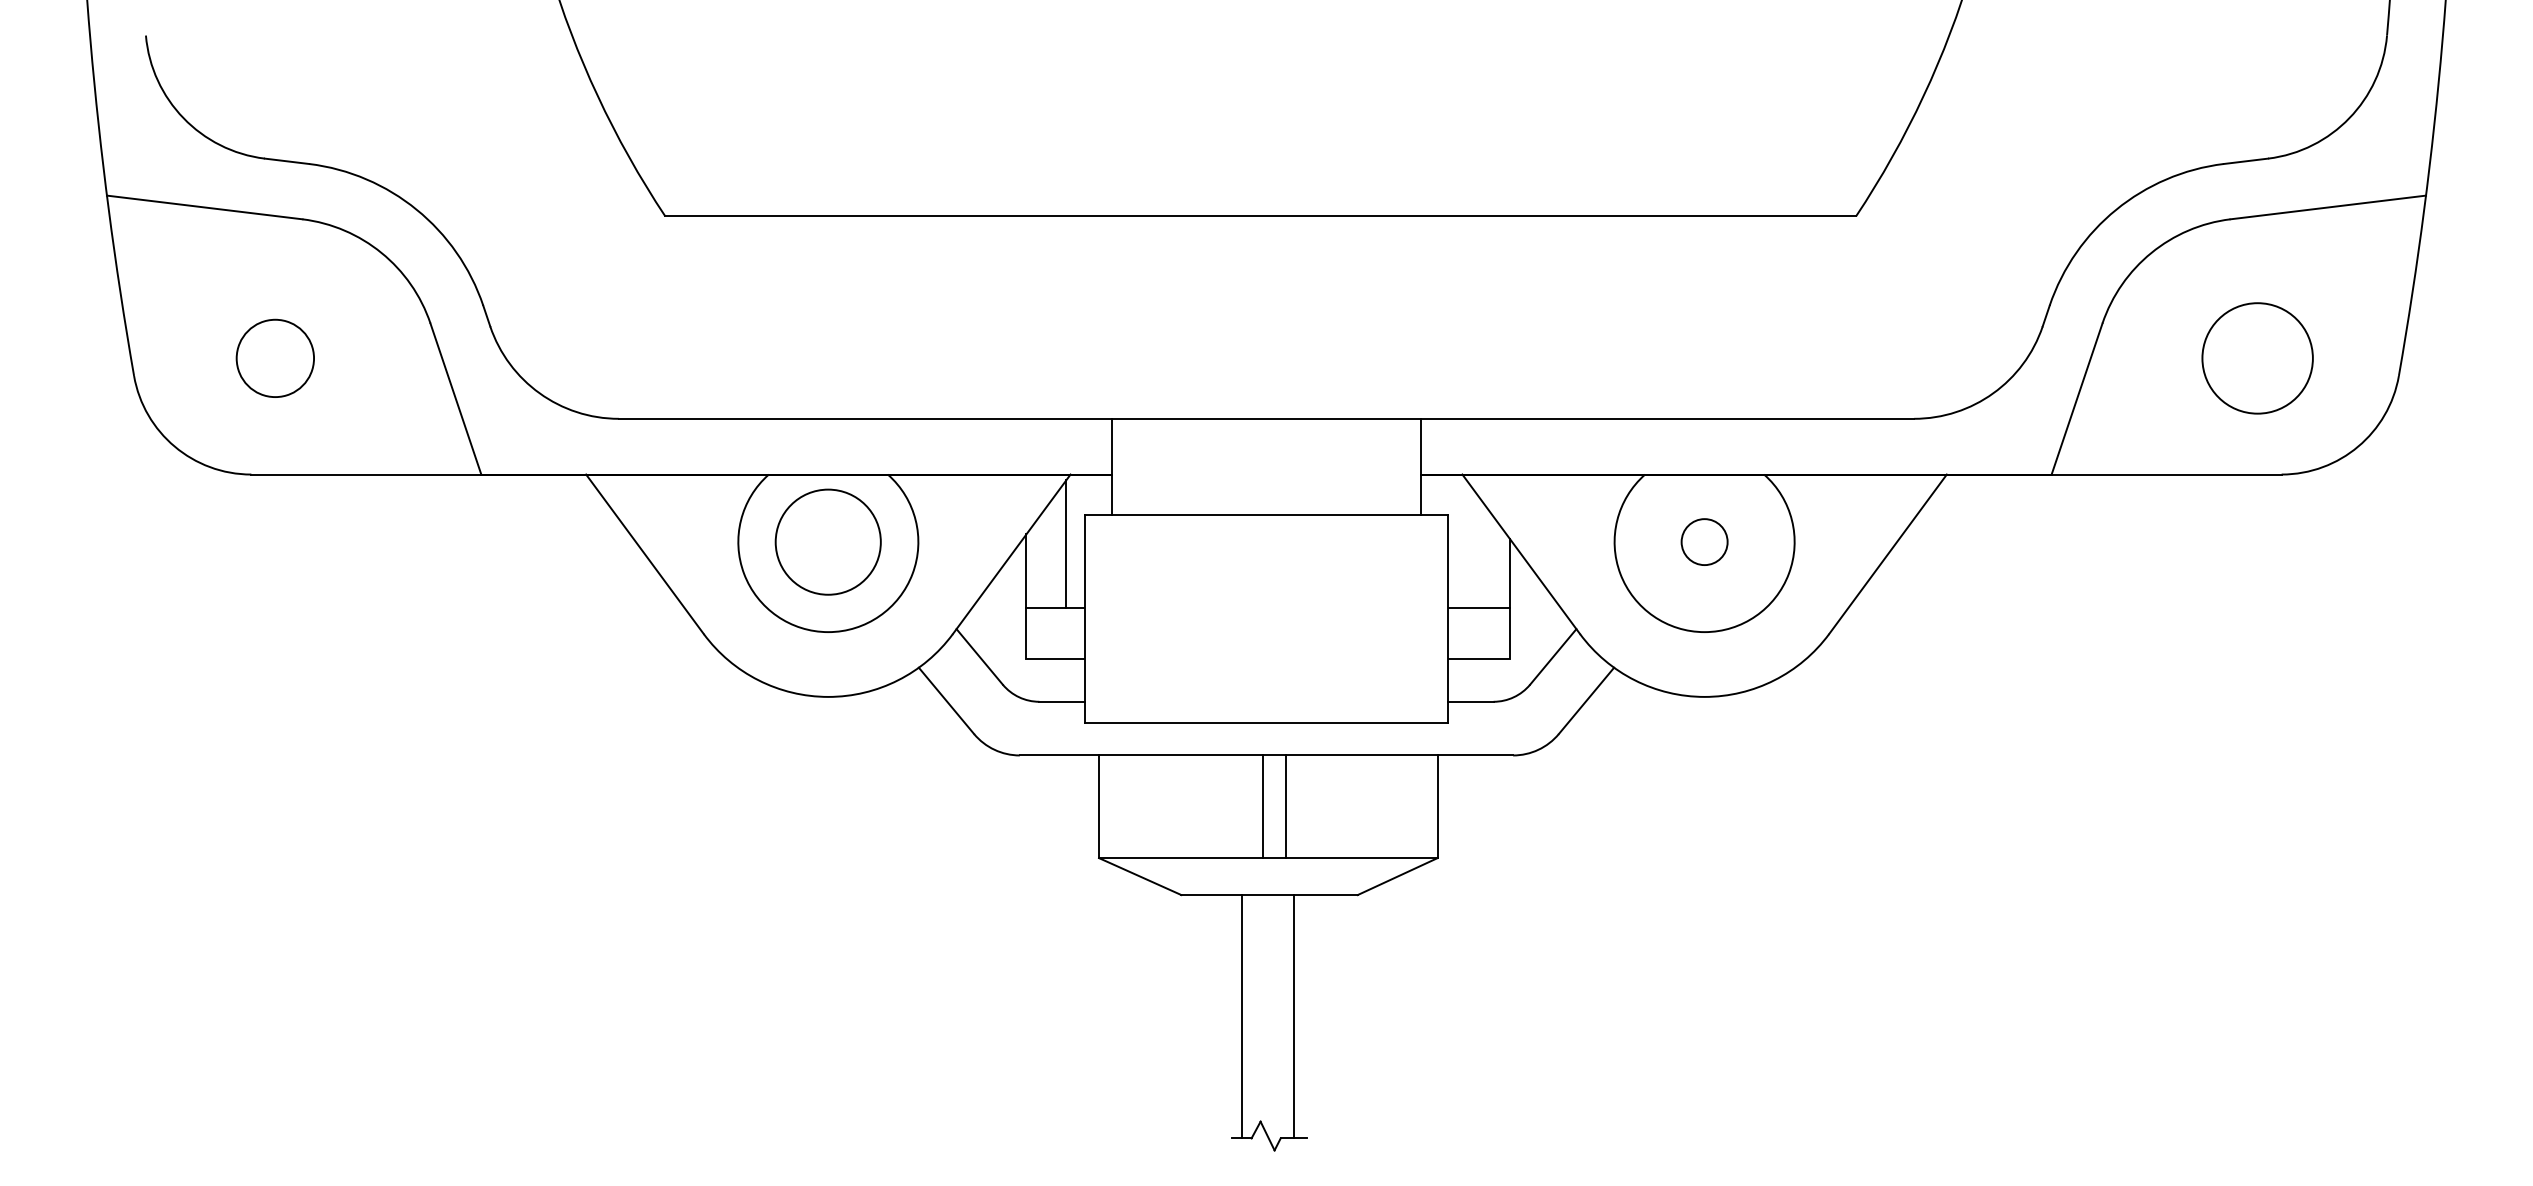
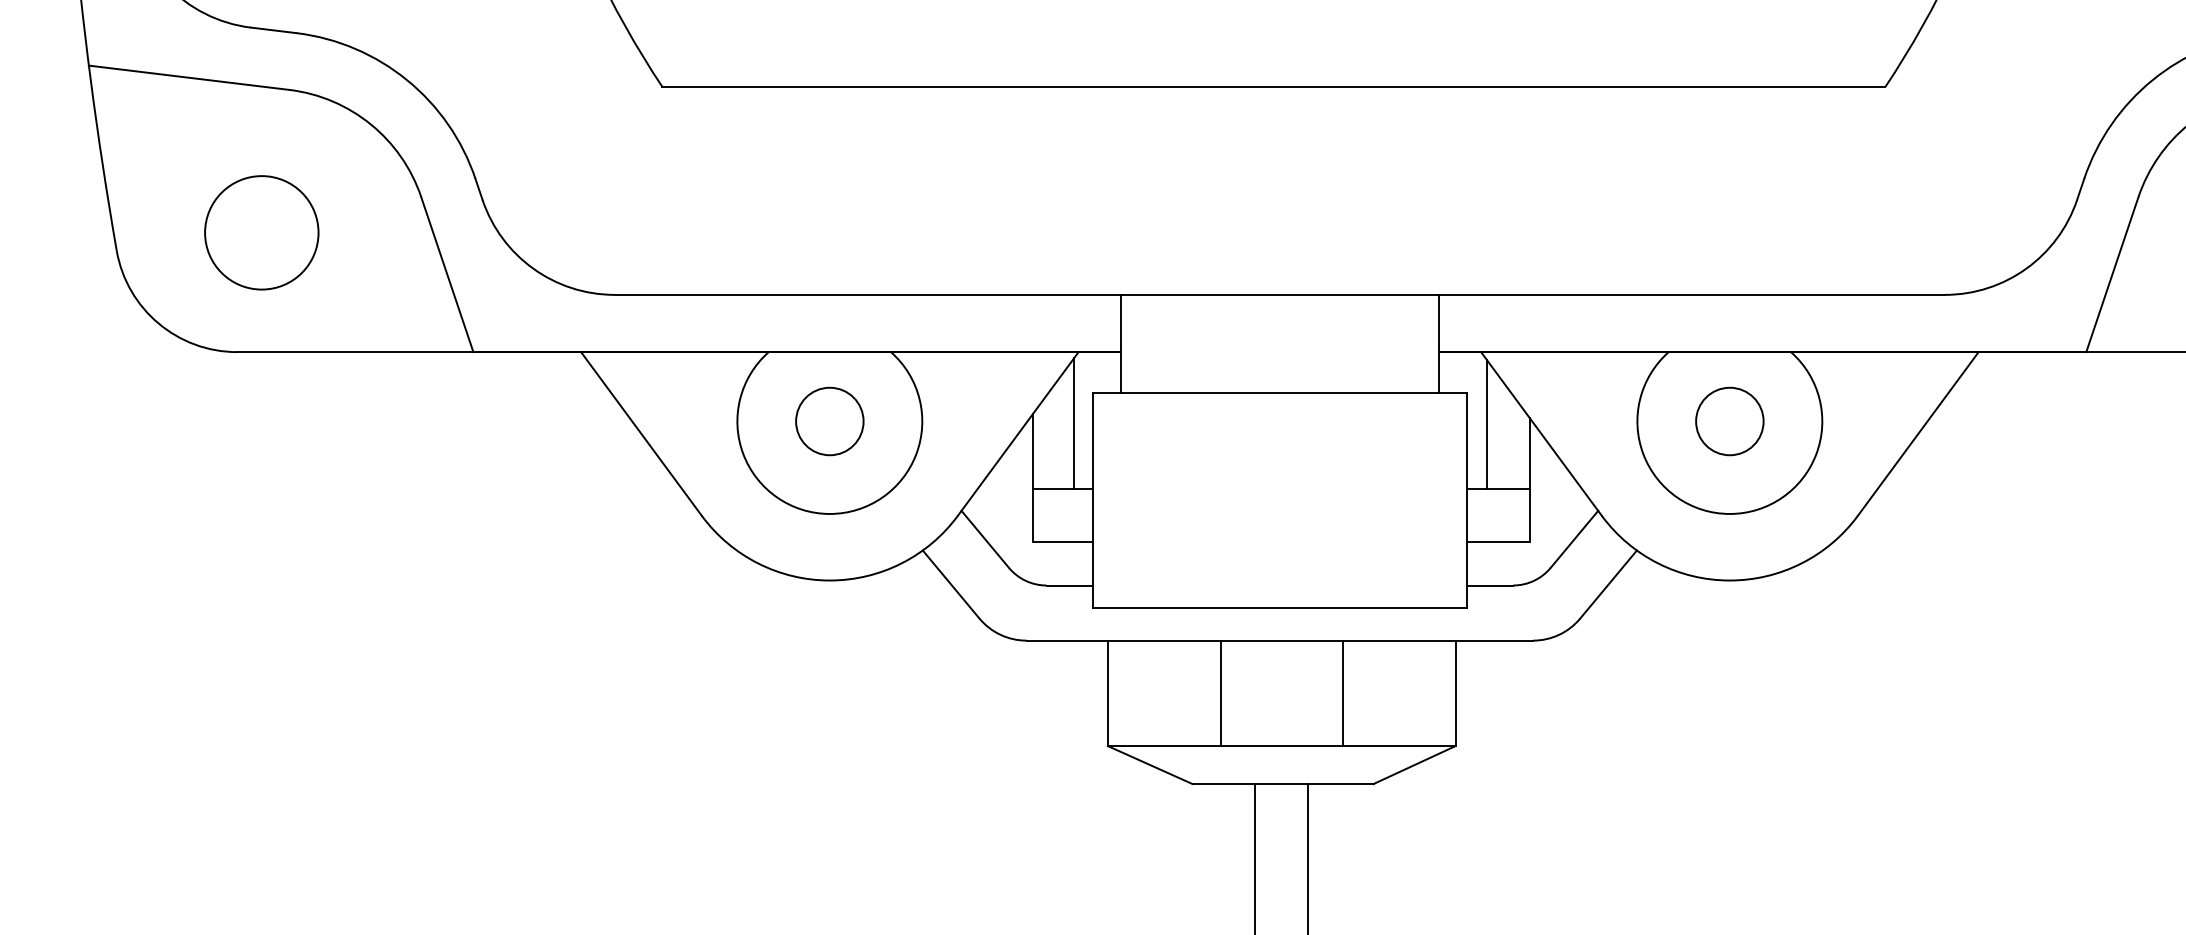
circle: (275, 358) -> (262, 232), size x1.43
circle: (828, 541) -> (829, 420), size x0.62
circle: (1704, 541) -> (1729, 420), size x1.43
line: (1468, 545) -> (1487, 424), added
line: (1262, 806) -> (1221, 693), moved
line: (1286, 806) -> (1343, 693), moved

